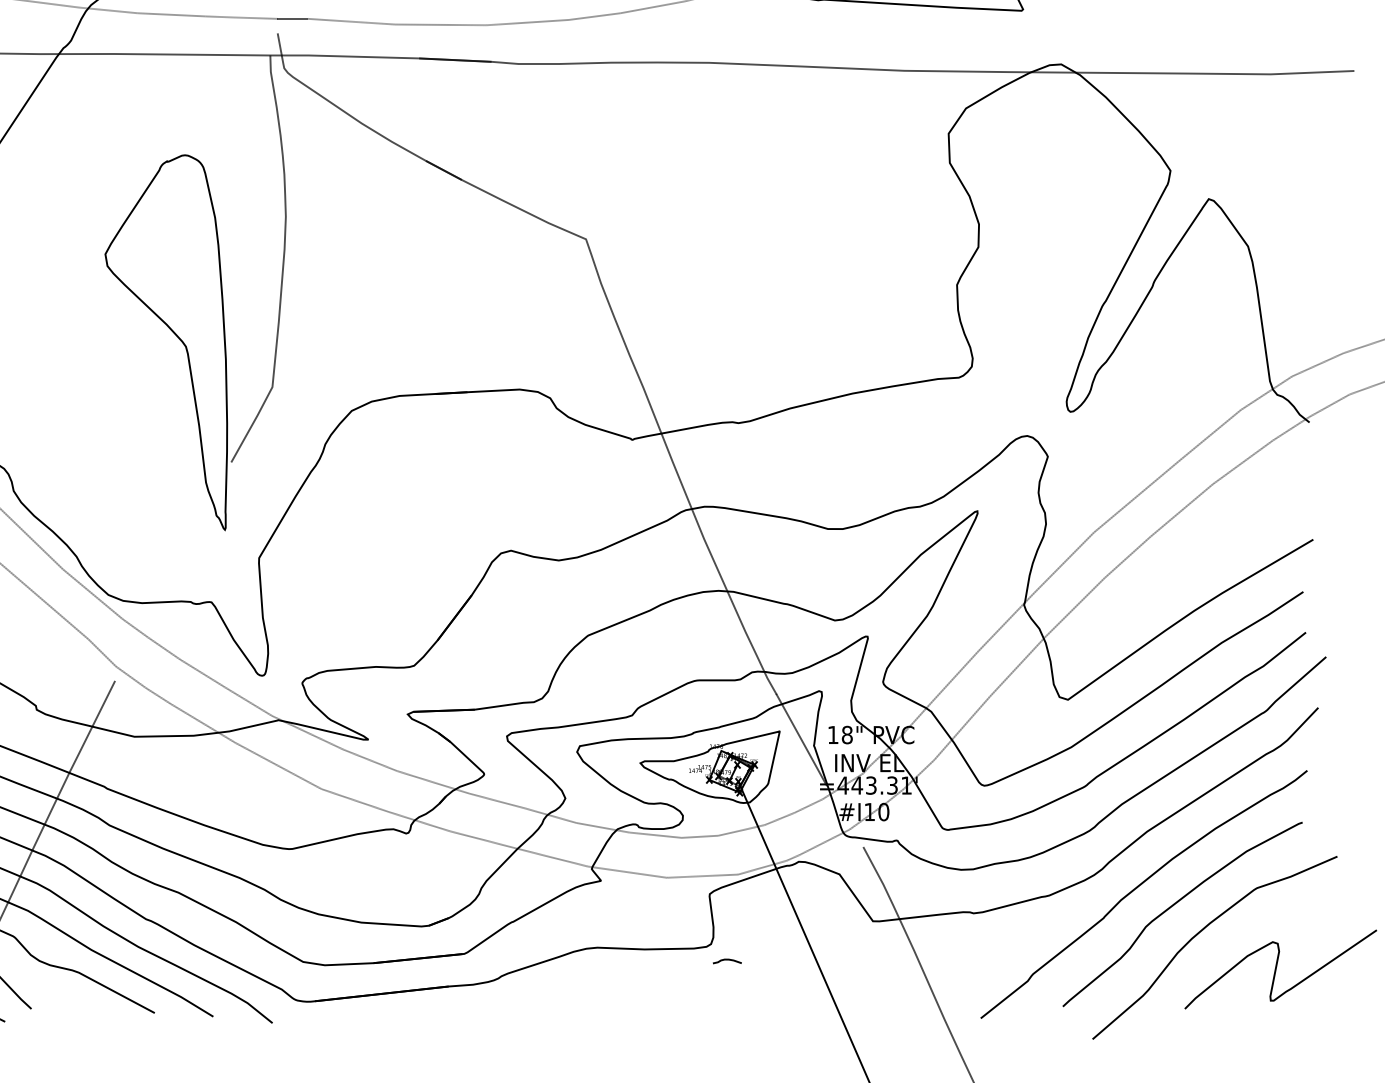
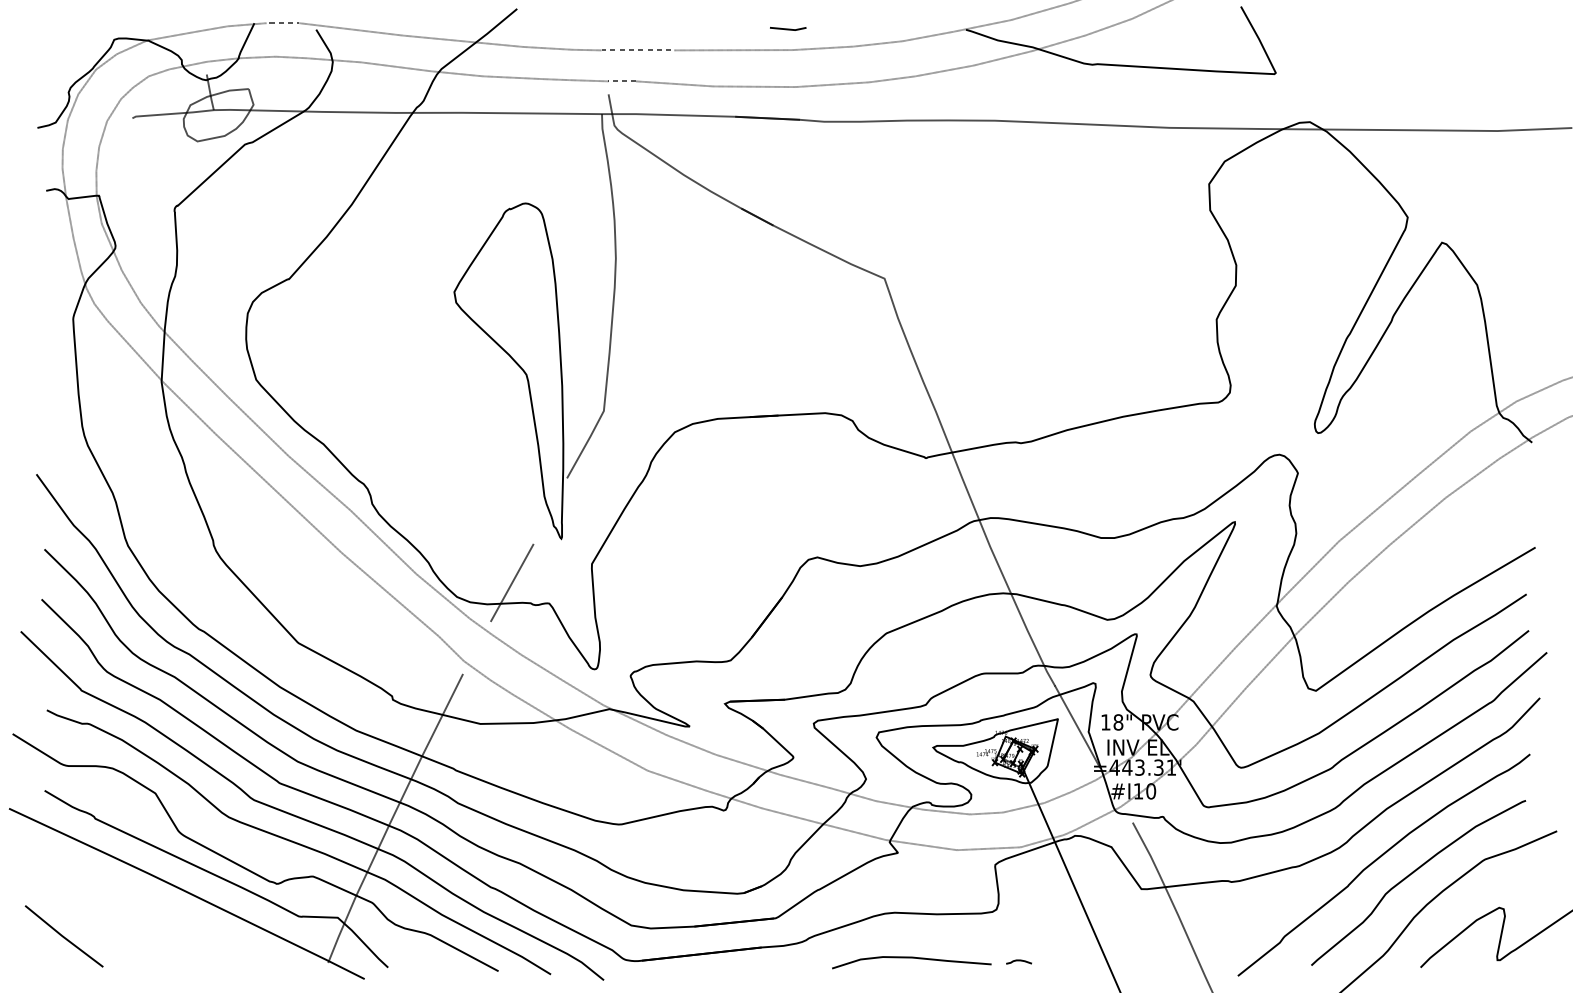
line: (170, 578) -> (512, 582), added
curve: (726, 960) -> (1018, 961), moved
curve: (616, 998) -> (911, 958), added

